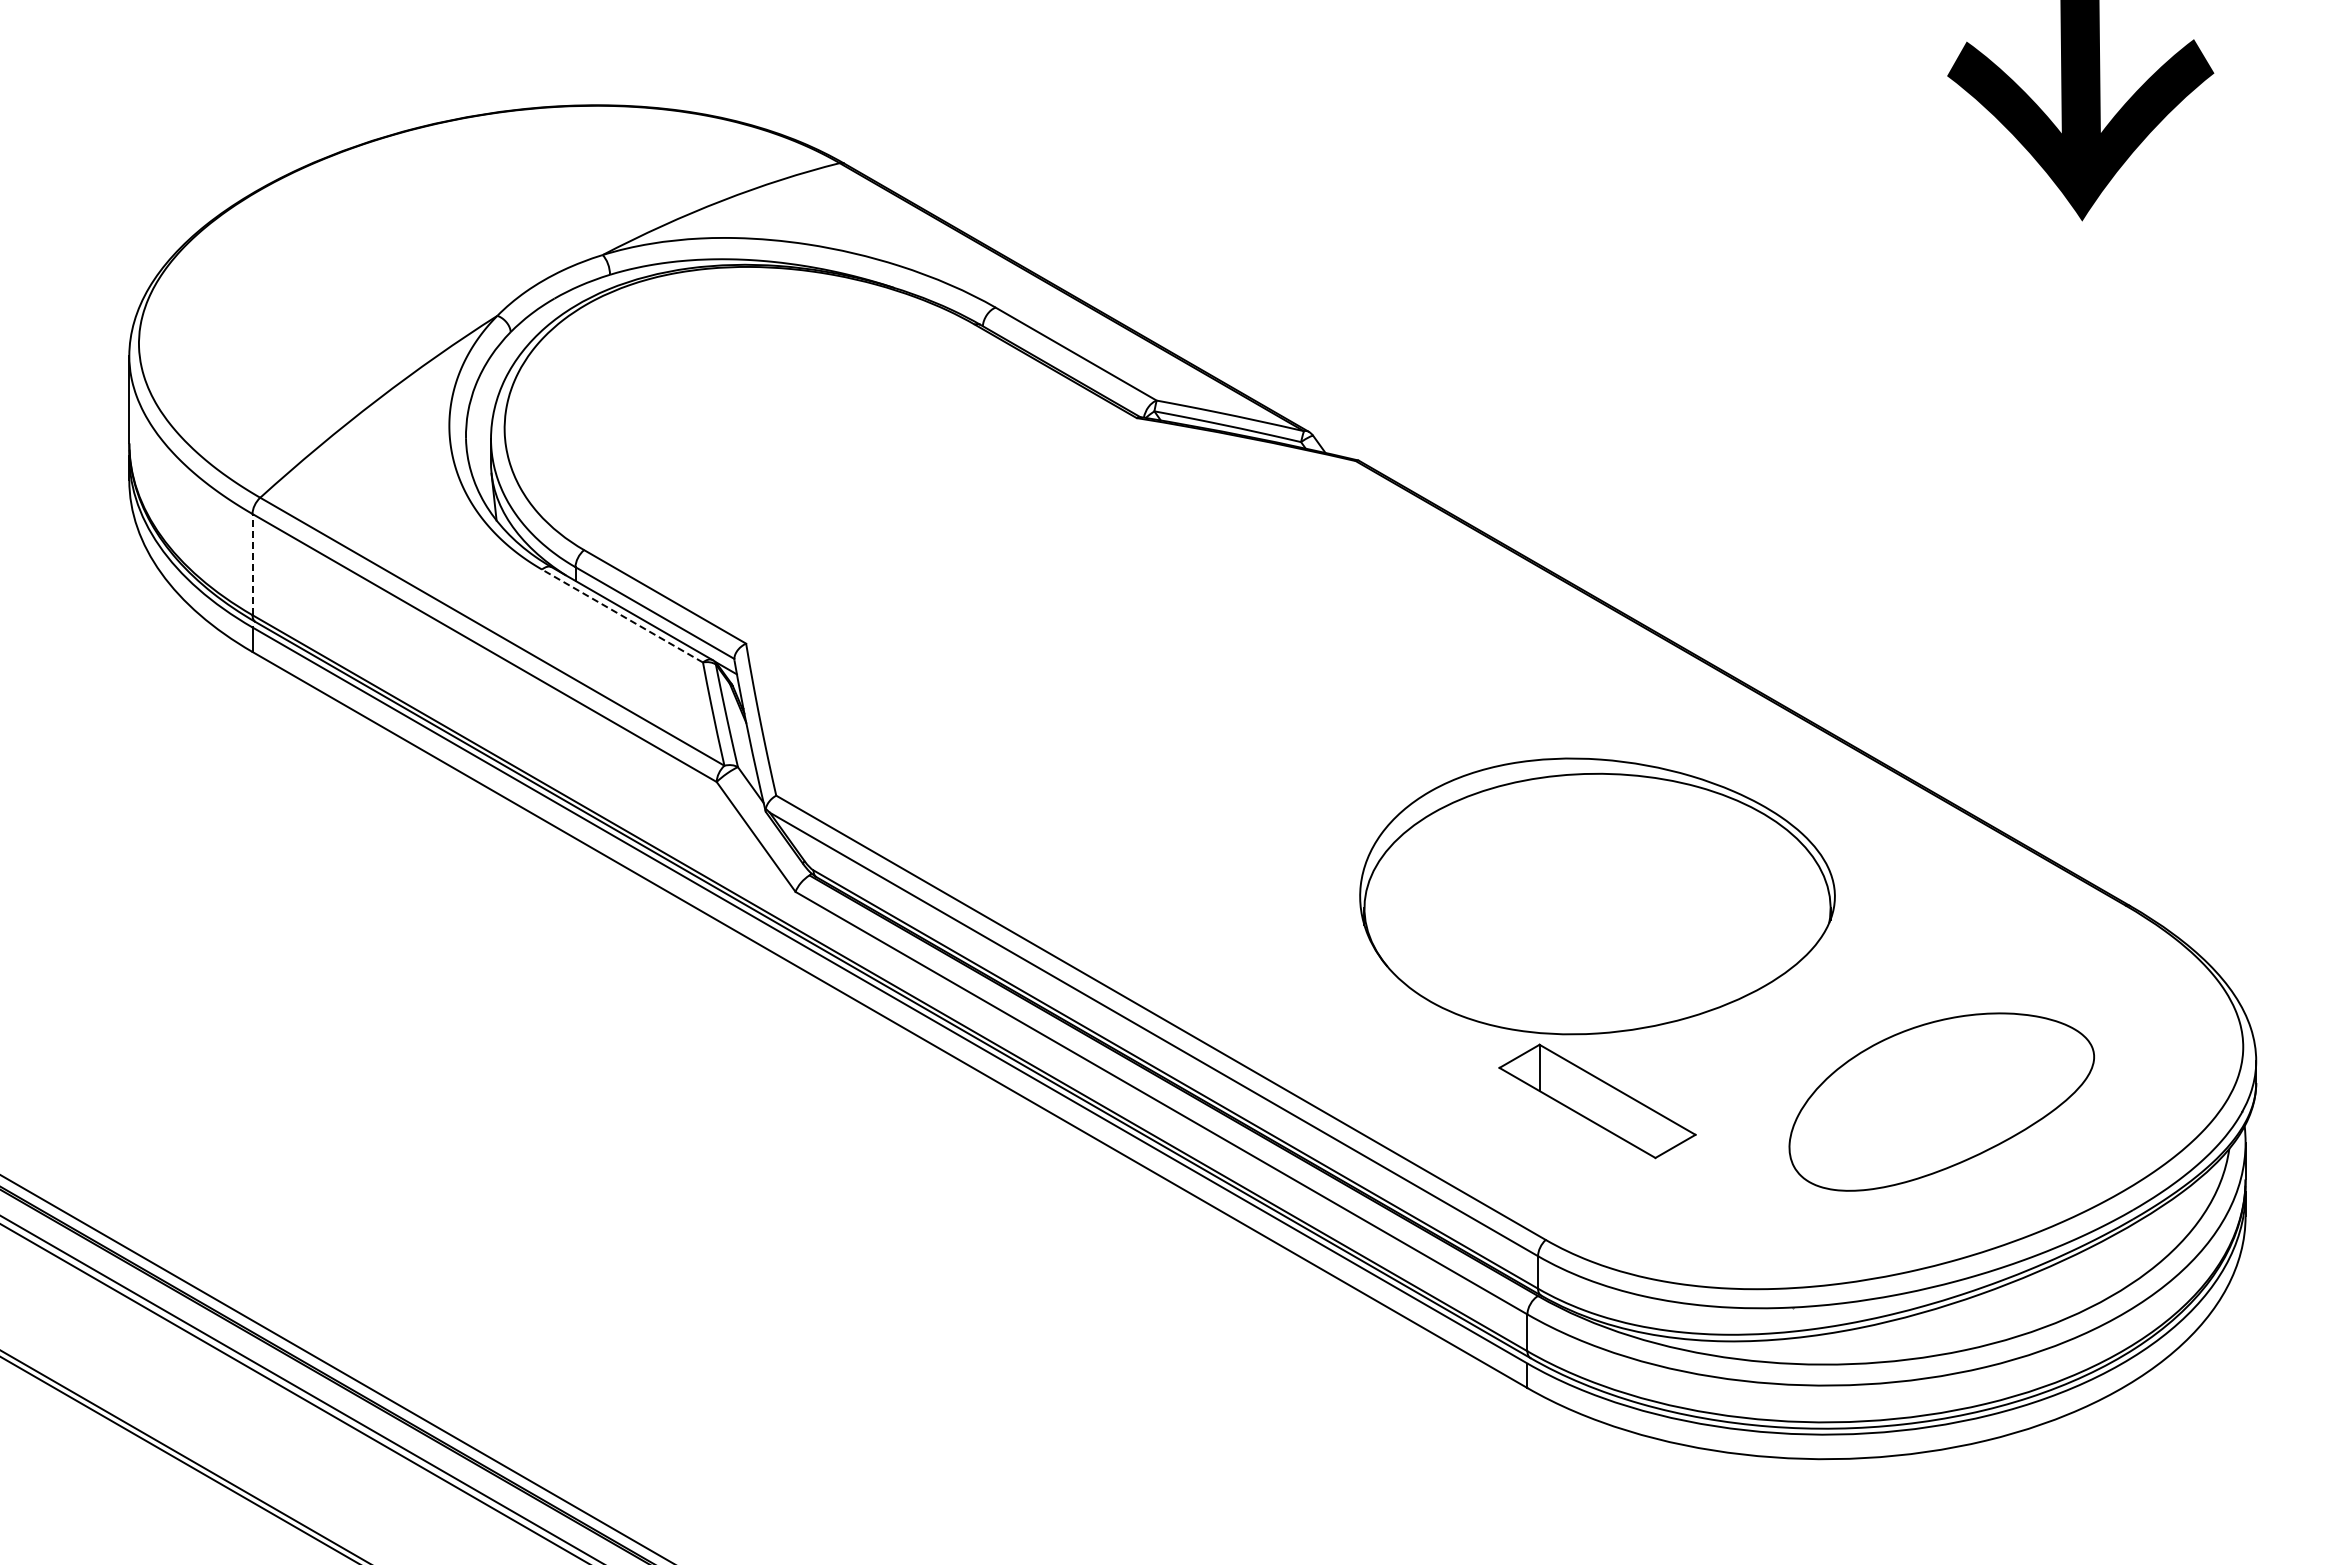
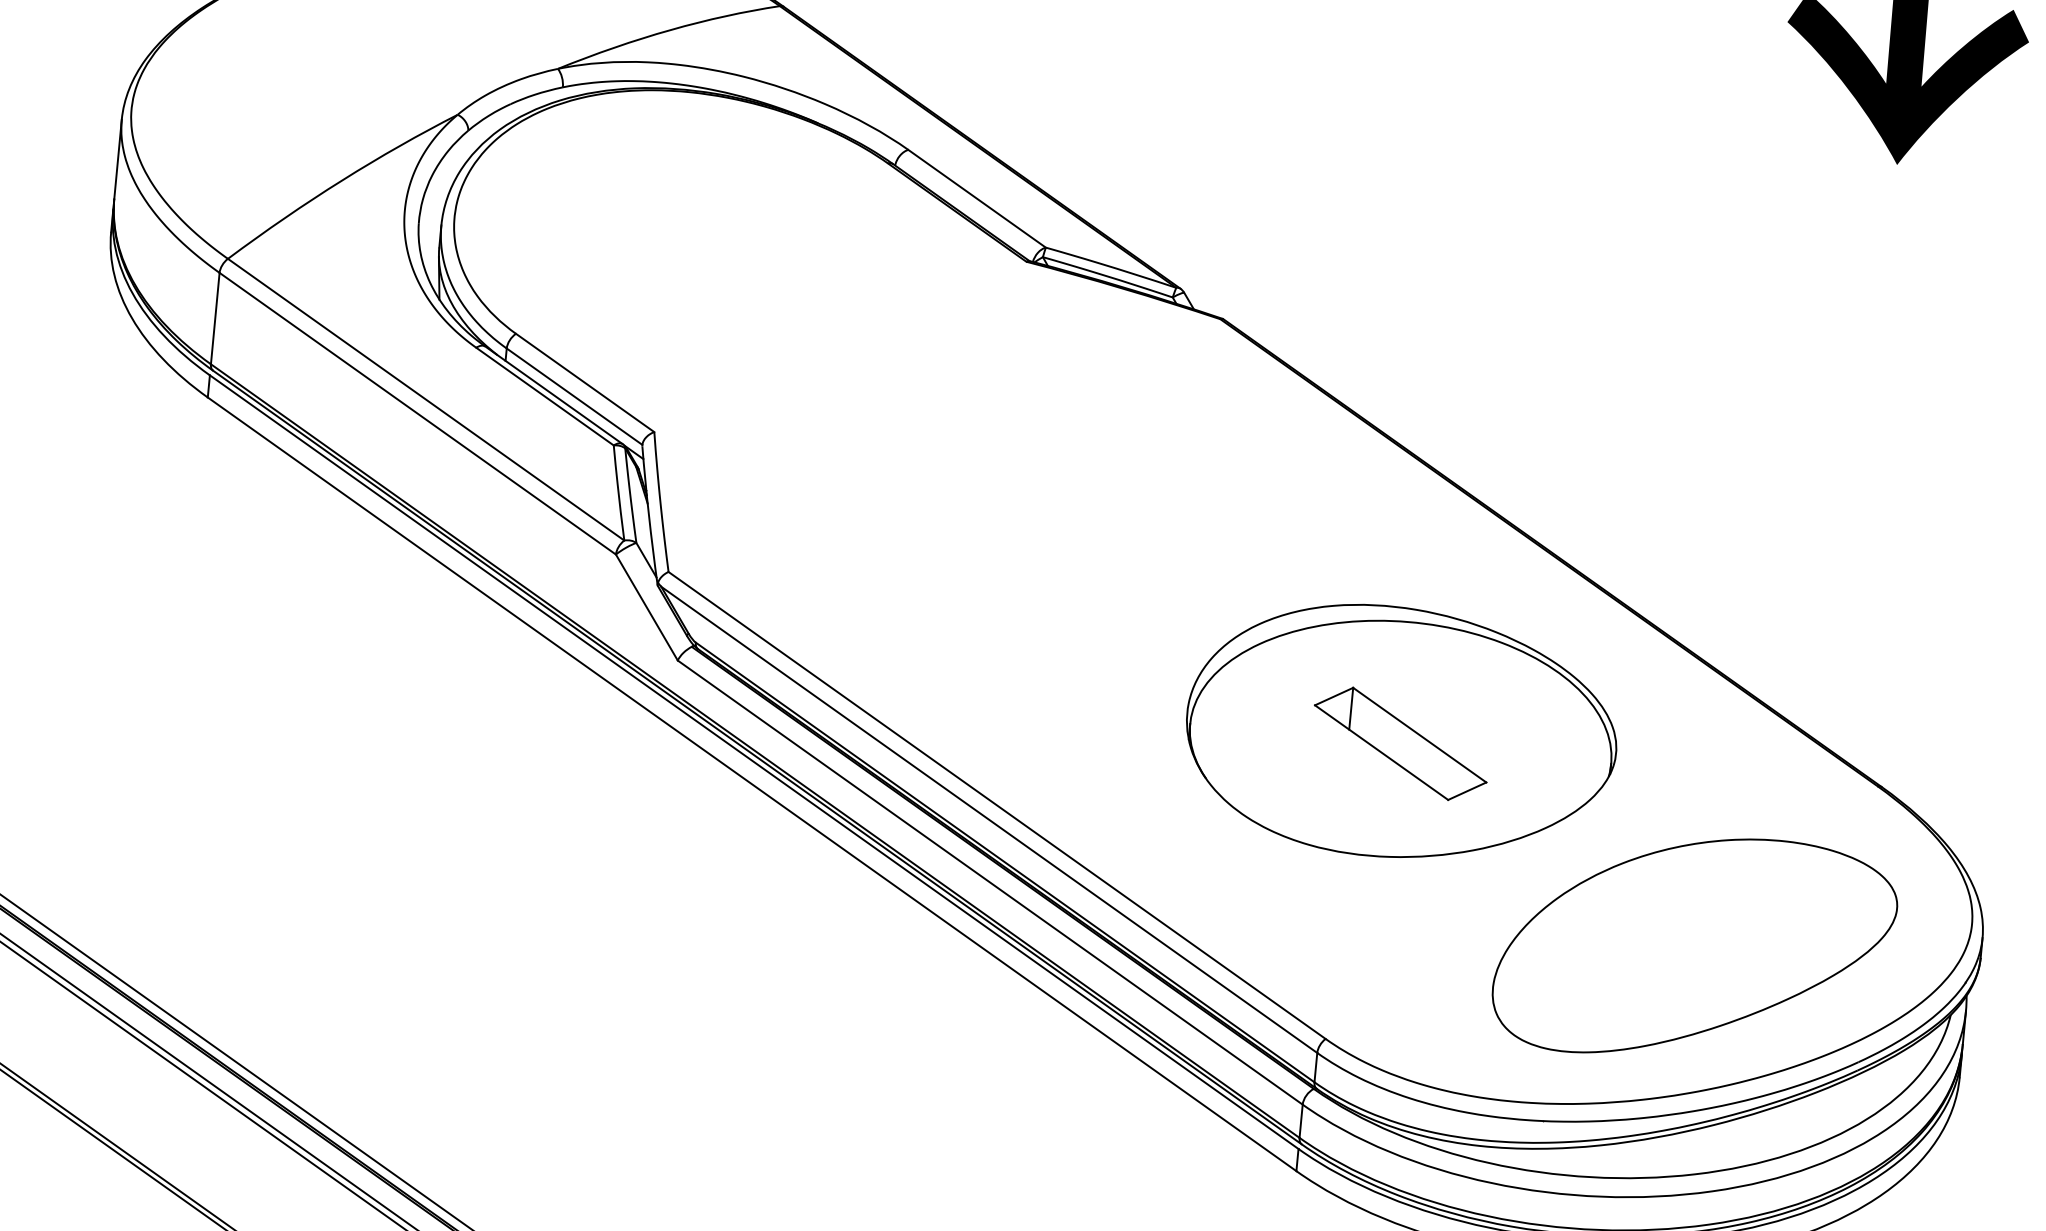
line: (252, 564) -> (215, 318), dashed -> solid
line: (622, 616) -> (544, 397), dashed -> solid
part: (1597, 1101) -> (1400, 744), moved
part: (1941, 1101) -> (1694, 947), size x1.43

